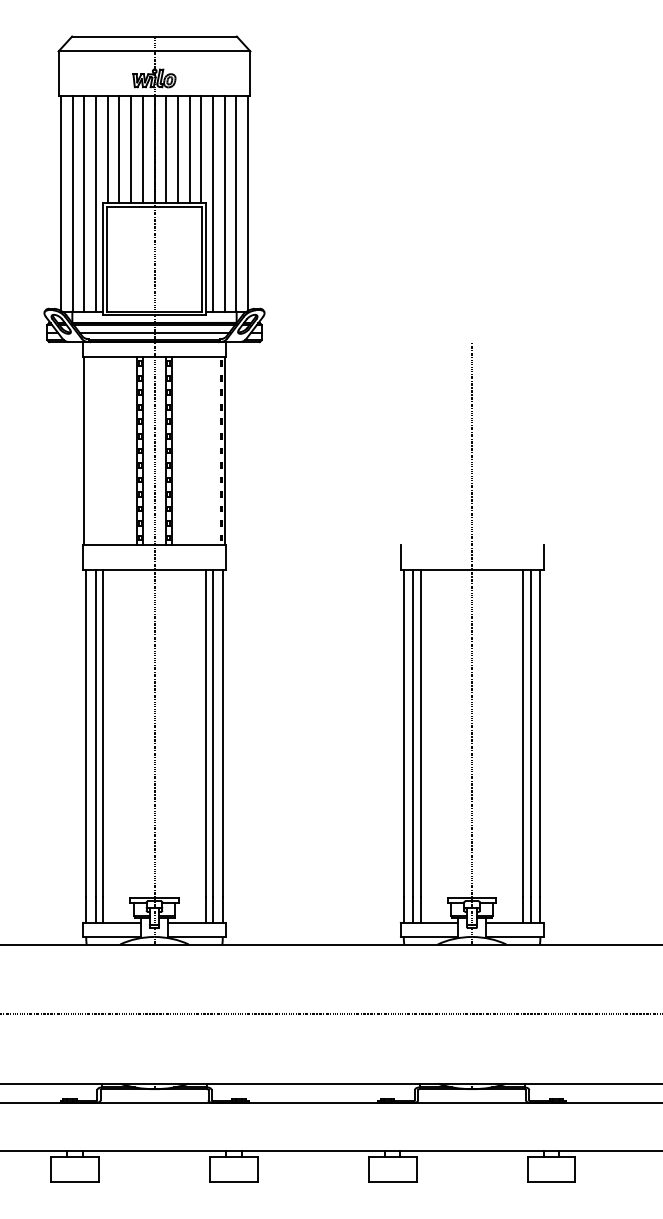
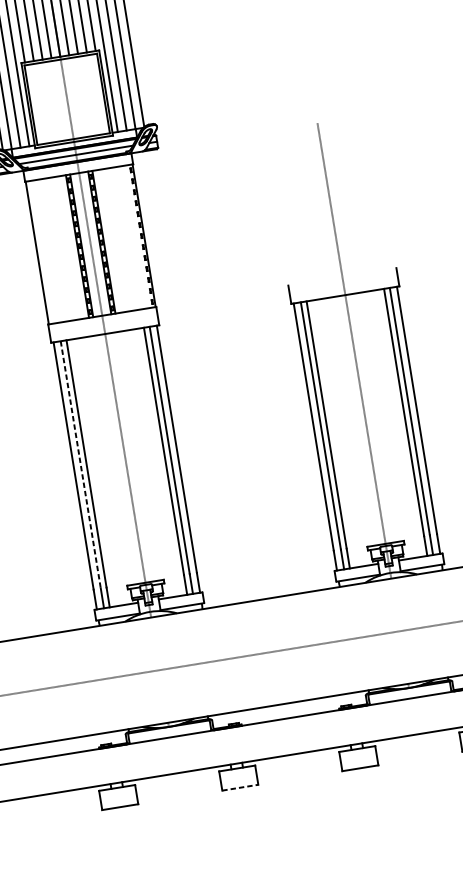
line: (95, 733) -> (80, 465), solid -> dashed
line: (233, 1182) -> (240, 787), solid -> dashed

